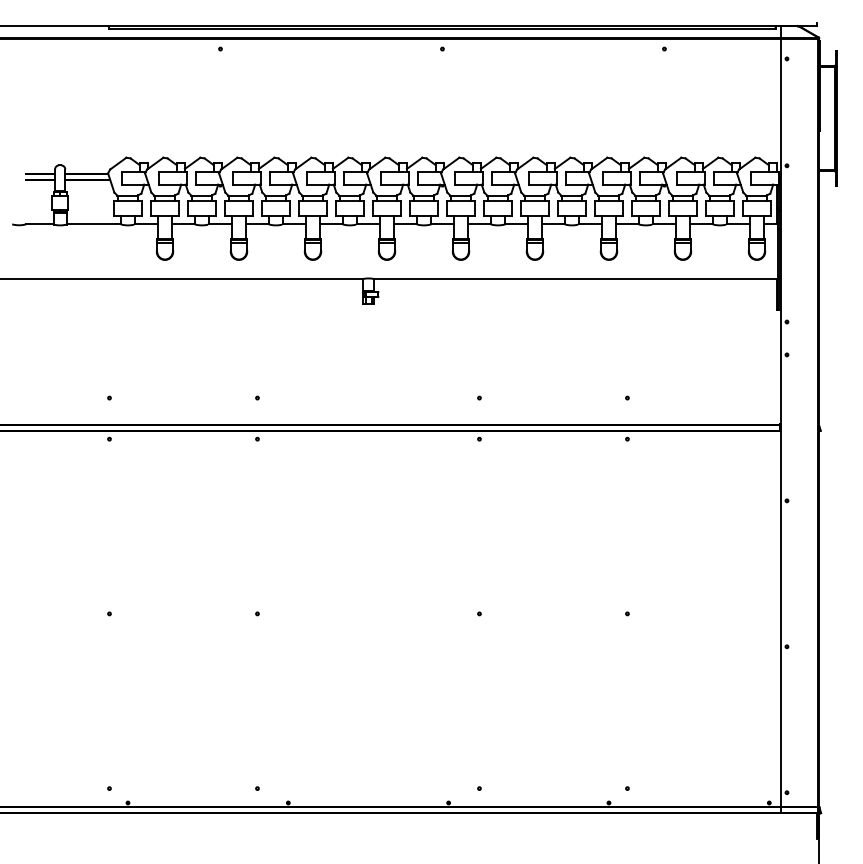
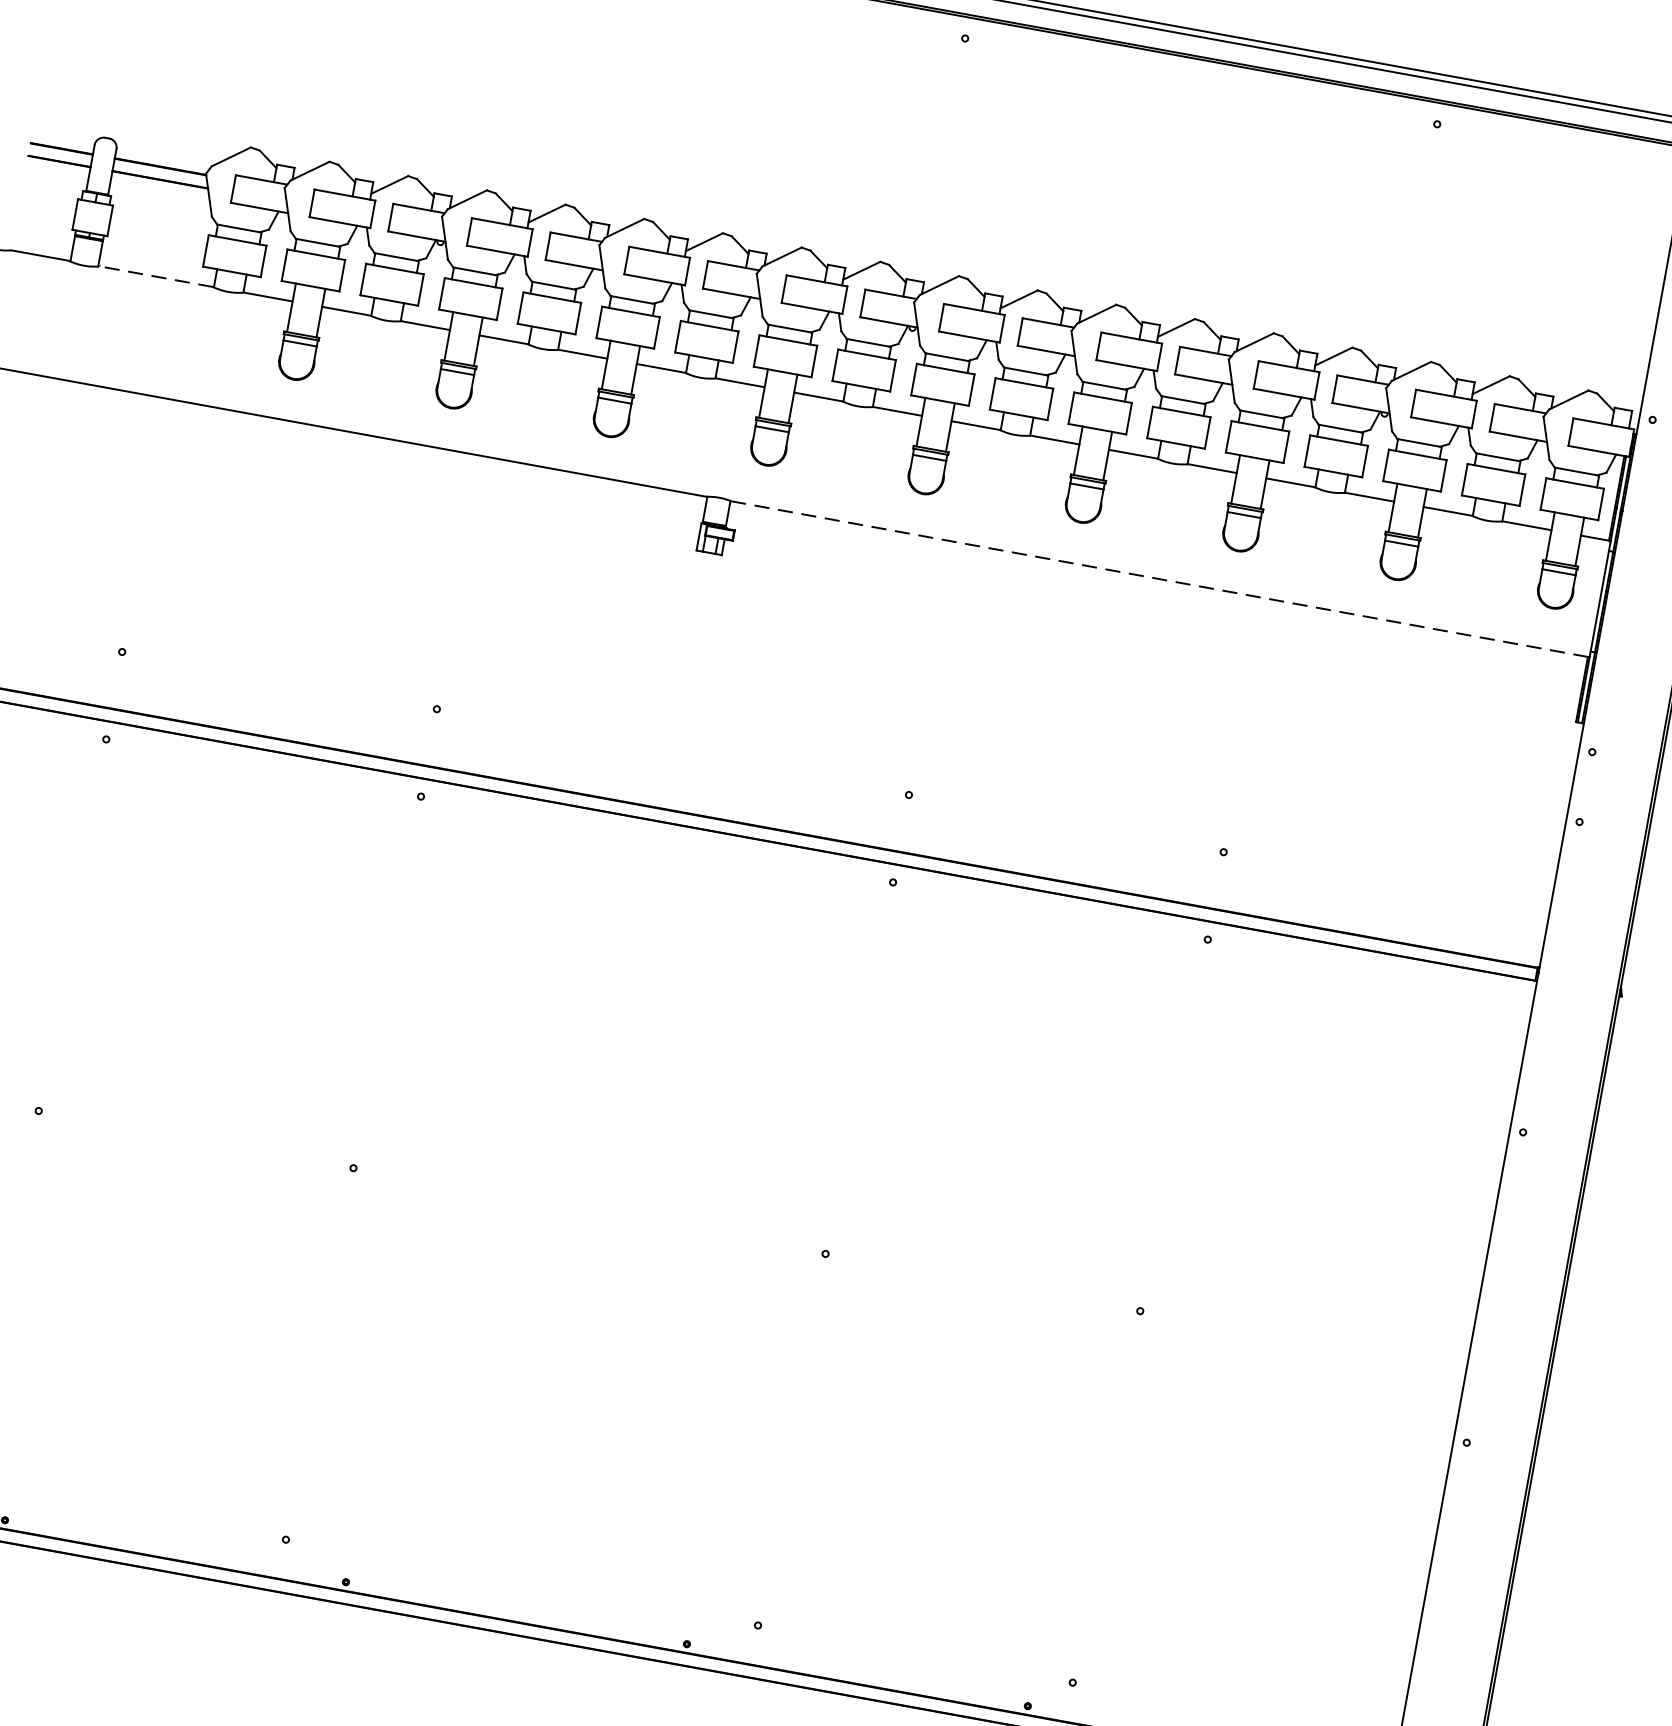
line: (94, 224) -> (157, 277), solid -> dashed
line: (576, 279) -> (1161, 580), solid -> dashed

